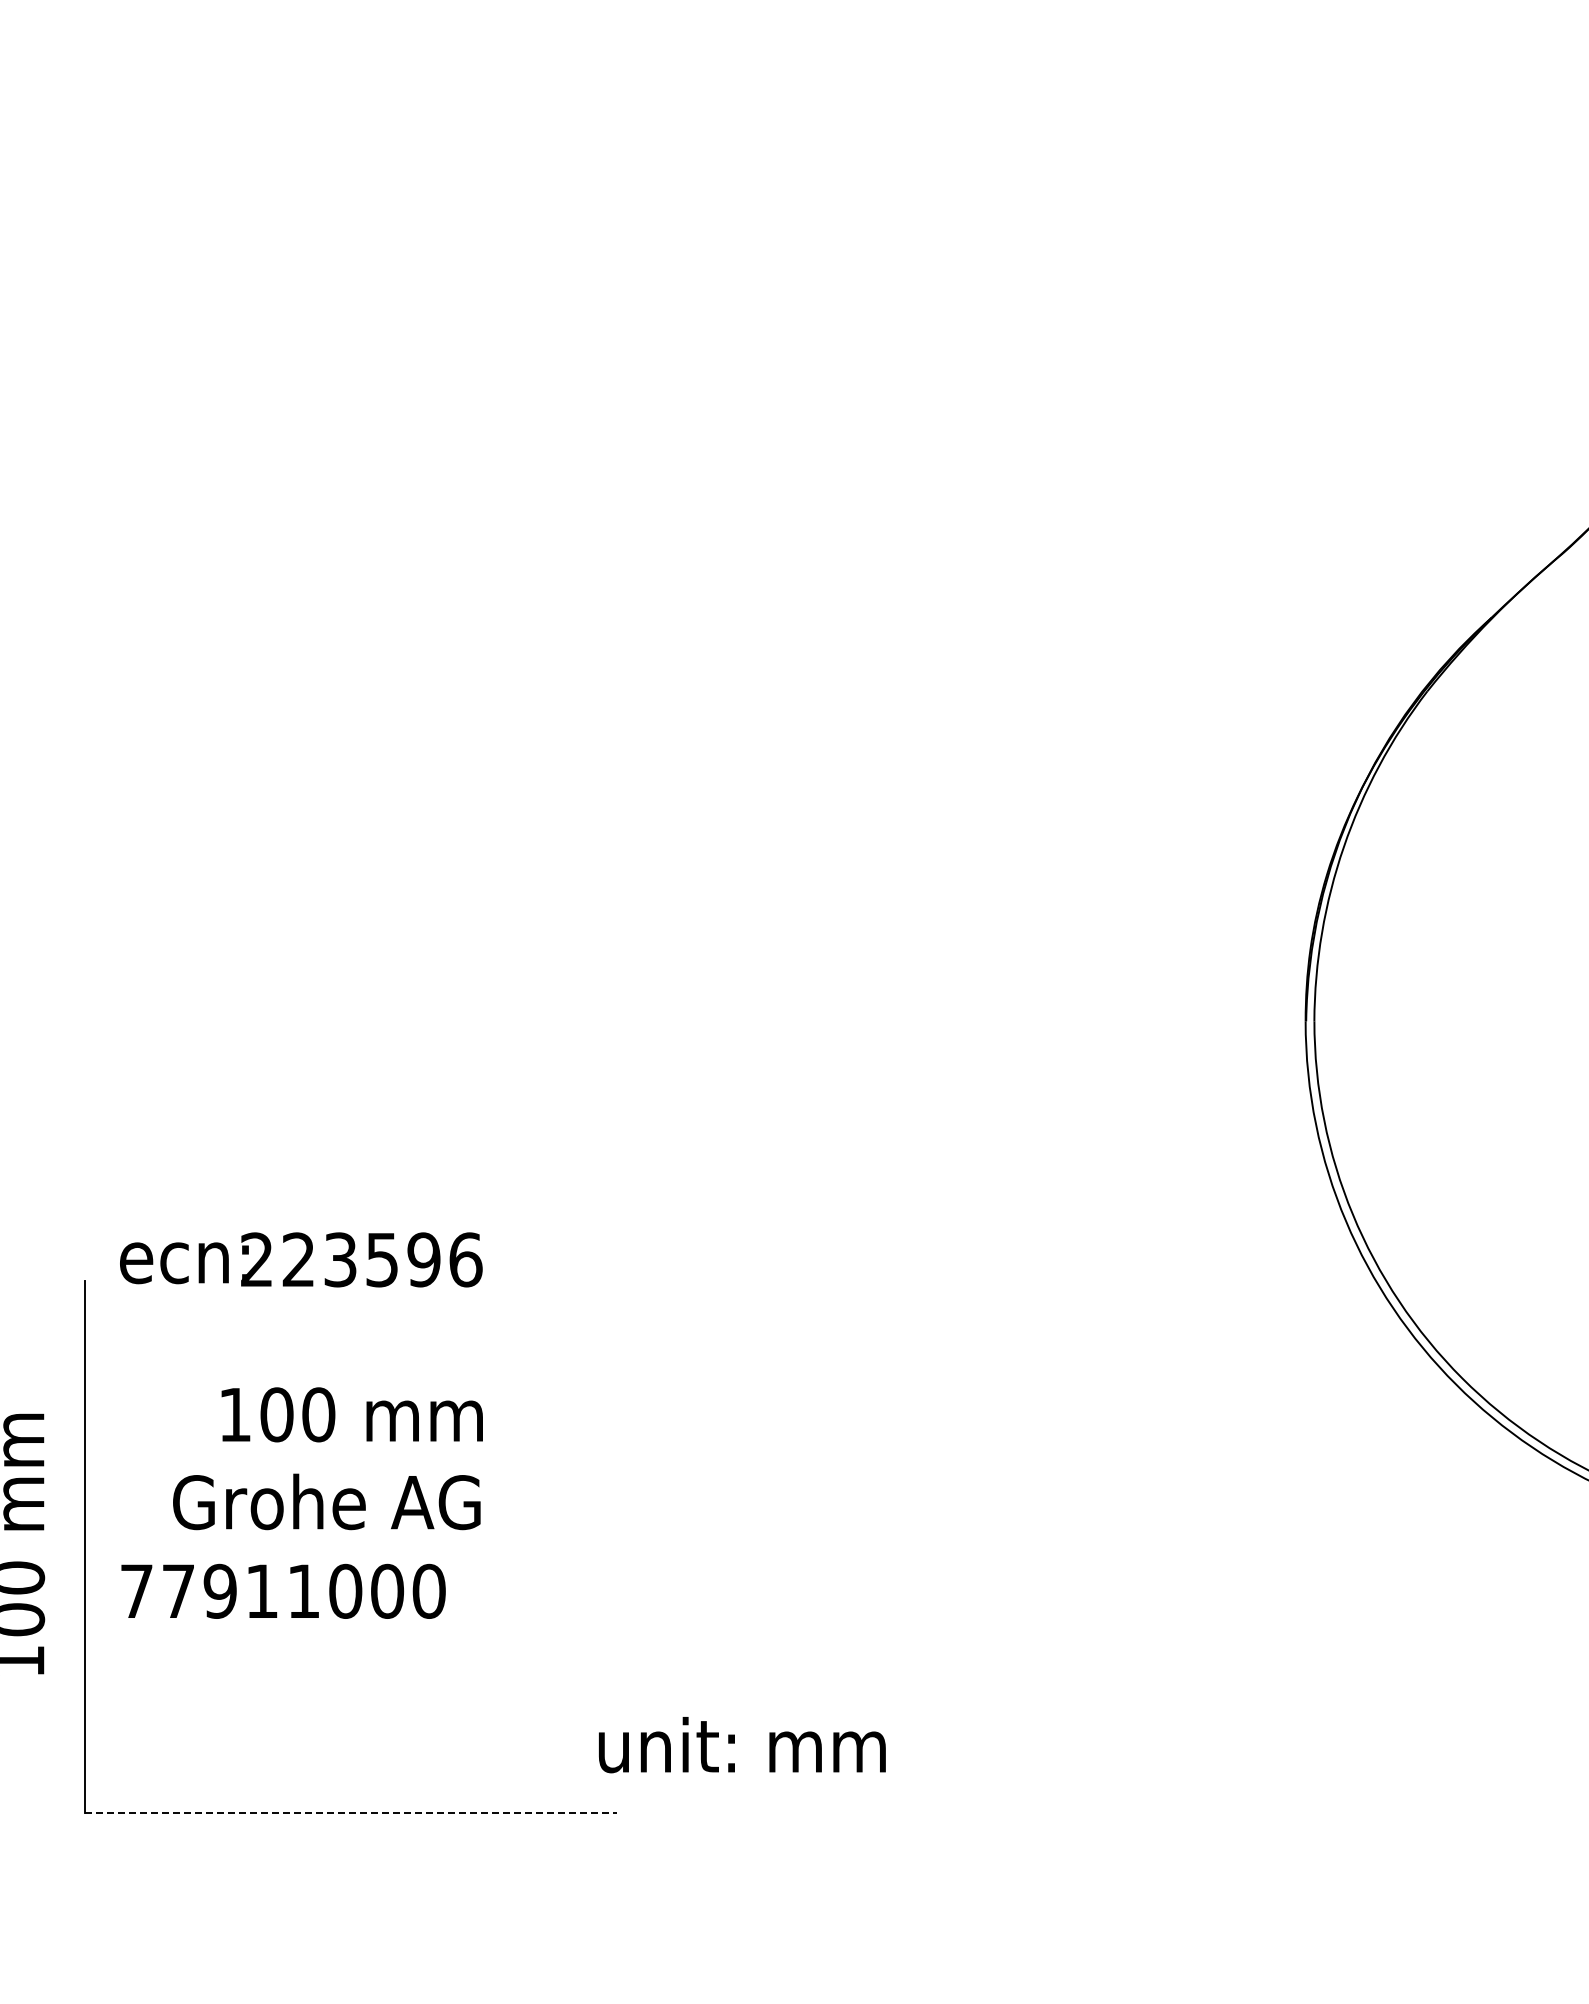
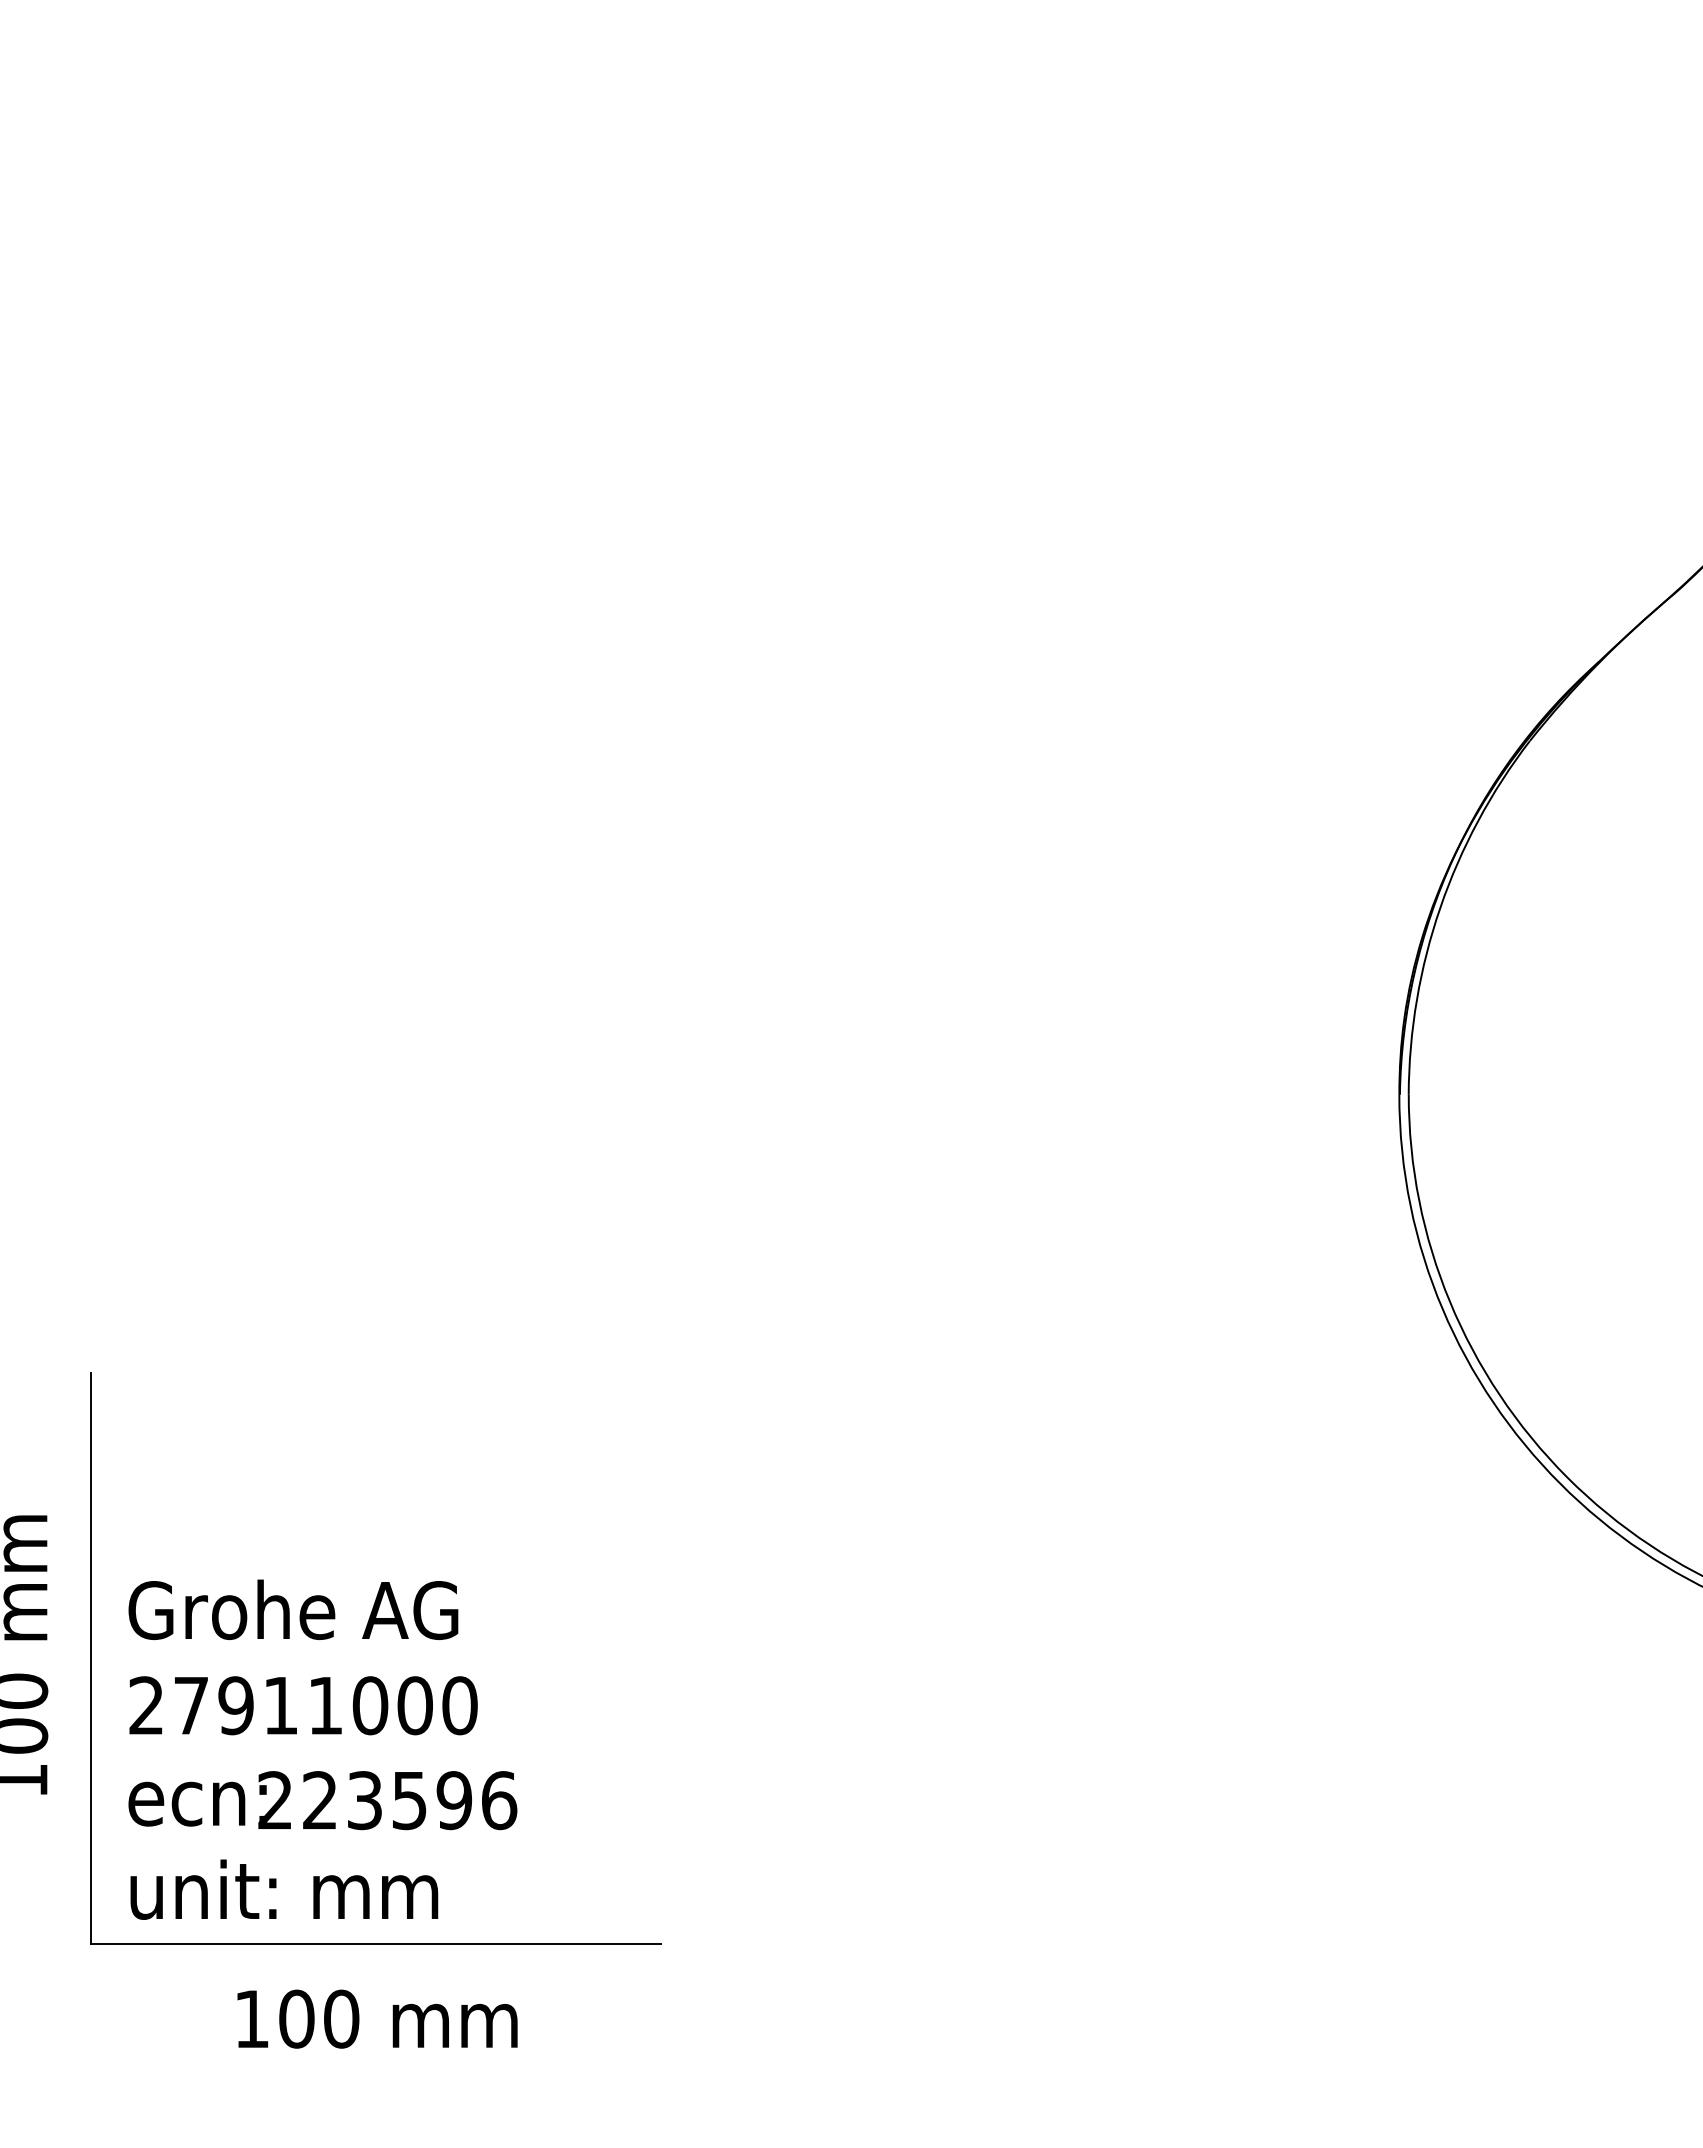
text: (301, 1259) -> (323, 1800), moved
text: (351, 1414) -> (376, 2018), moved
text: (326, 1501) -> (293, 1609), moved
text: (136, 1590) -> (146, 1704), 77911000 -> 27911000
text: (742, 1745) -> (284, 1890), moved
line: (351, 1813) -> (376, 1943), dashed -> solid

